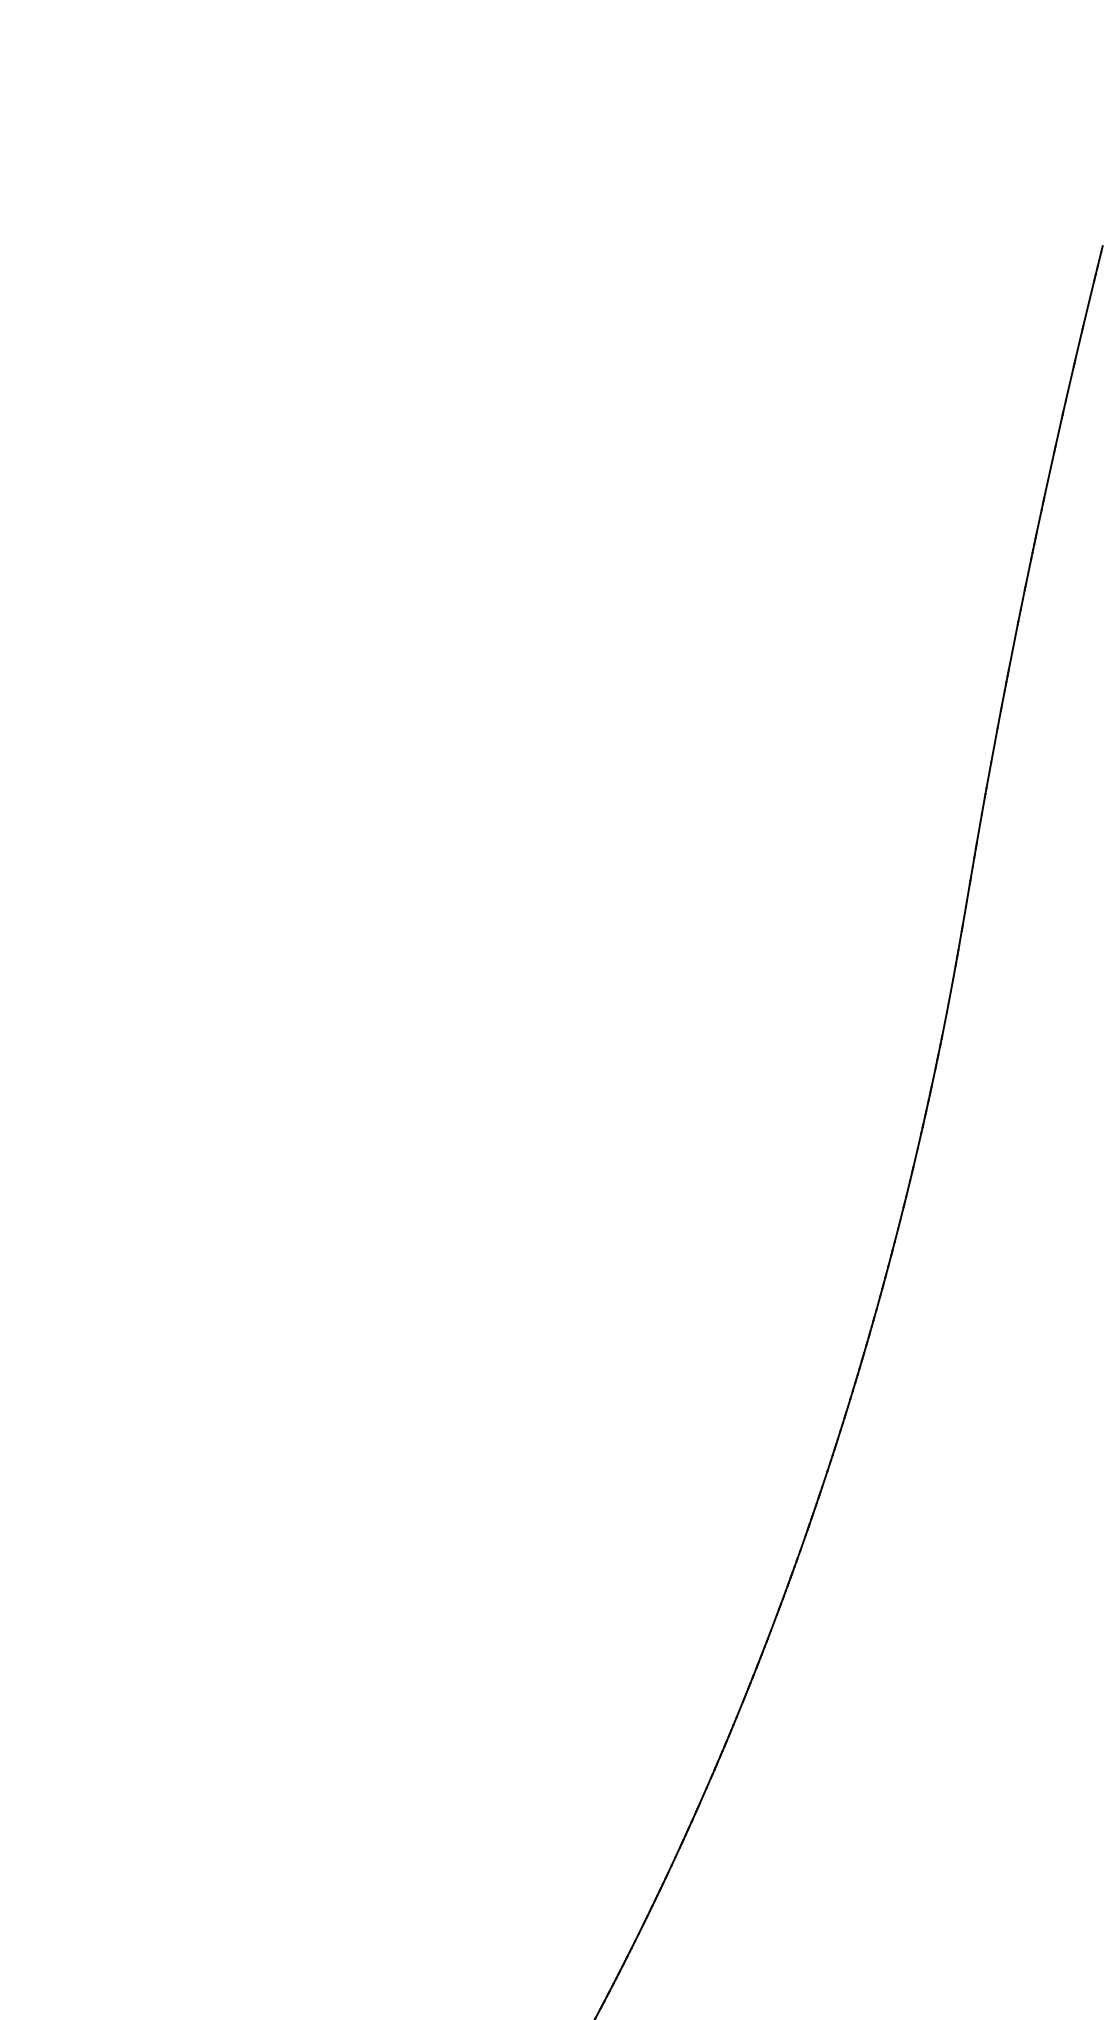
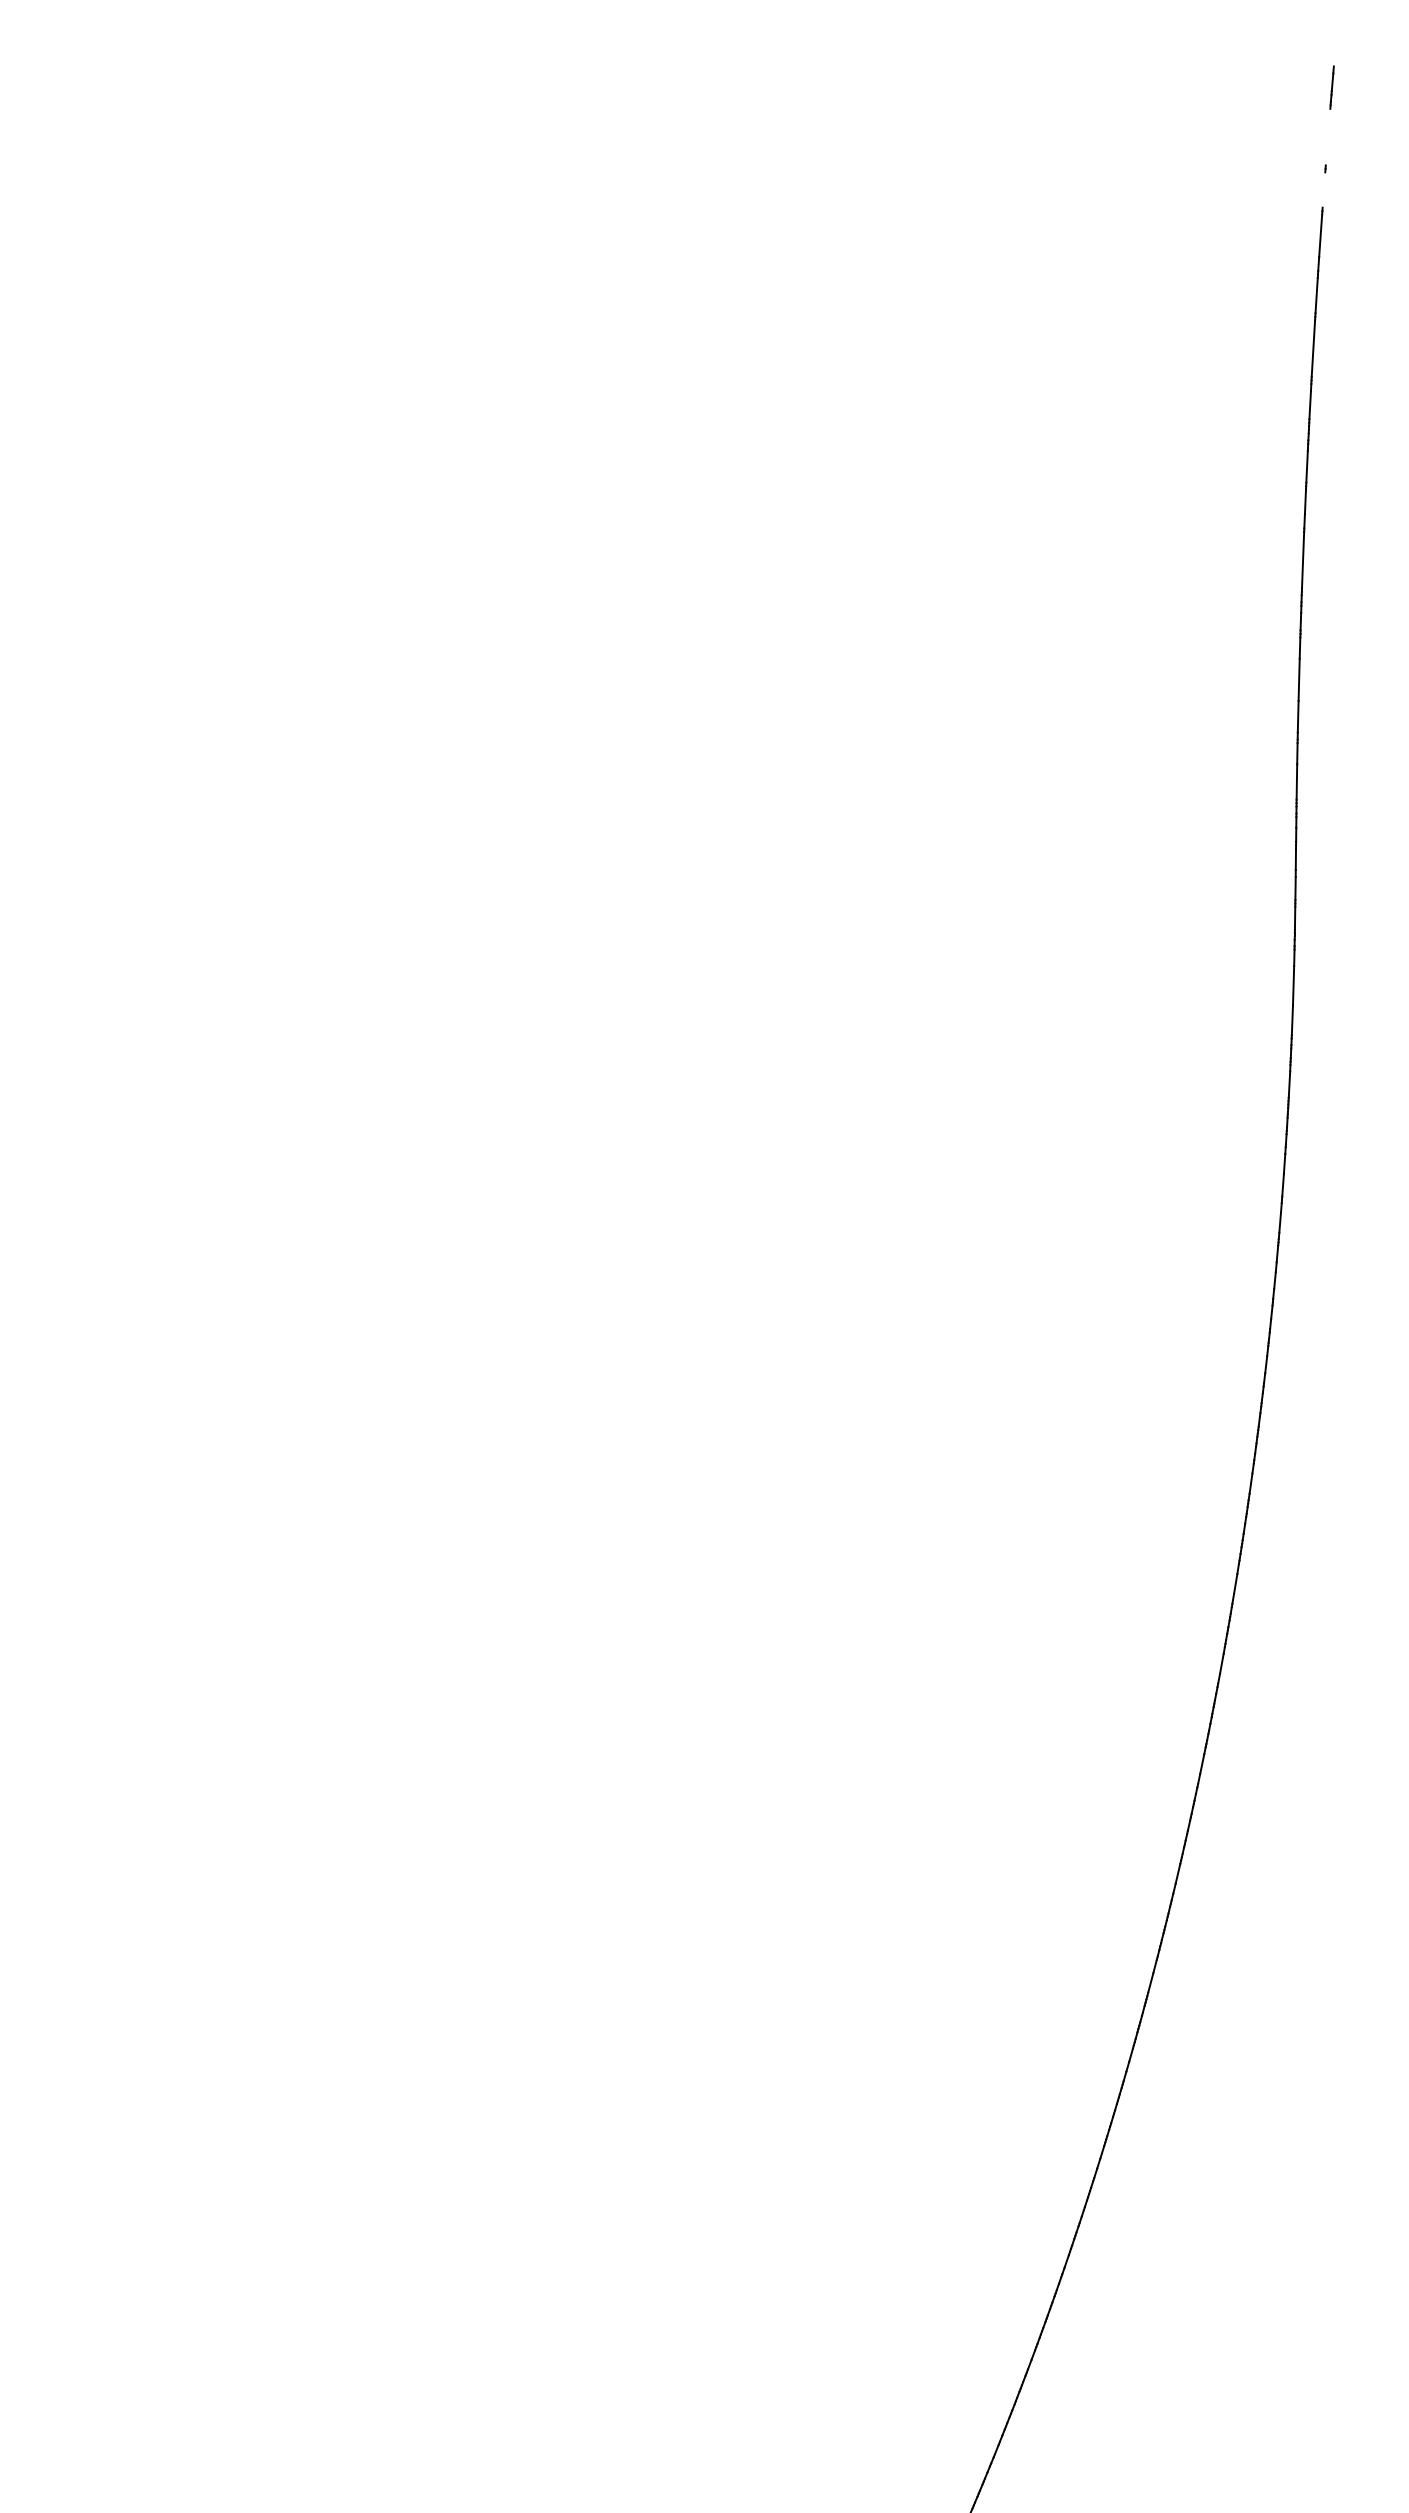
line: (1088, 302) -> (1327, 136), removed
line: (1078, 345) -> (1323, 189), removed

